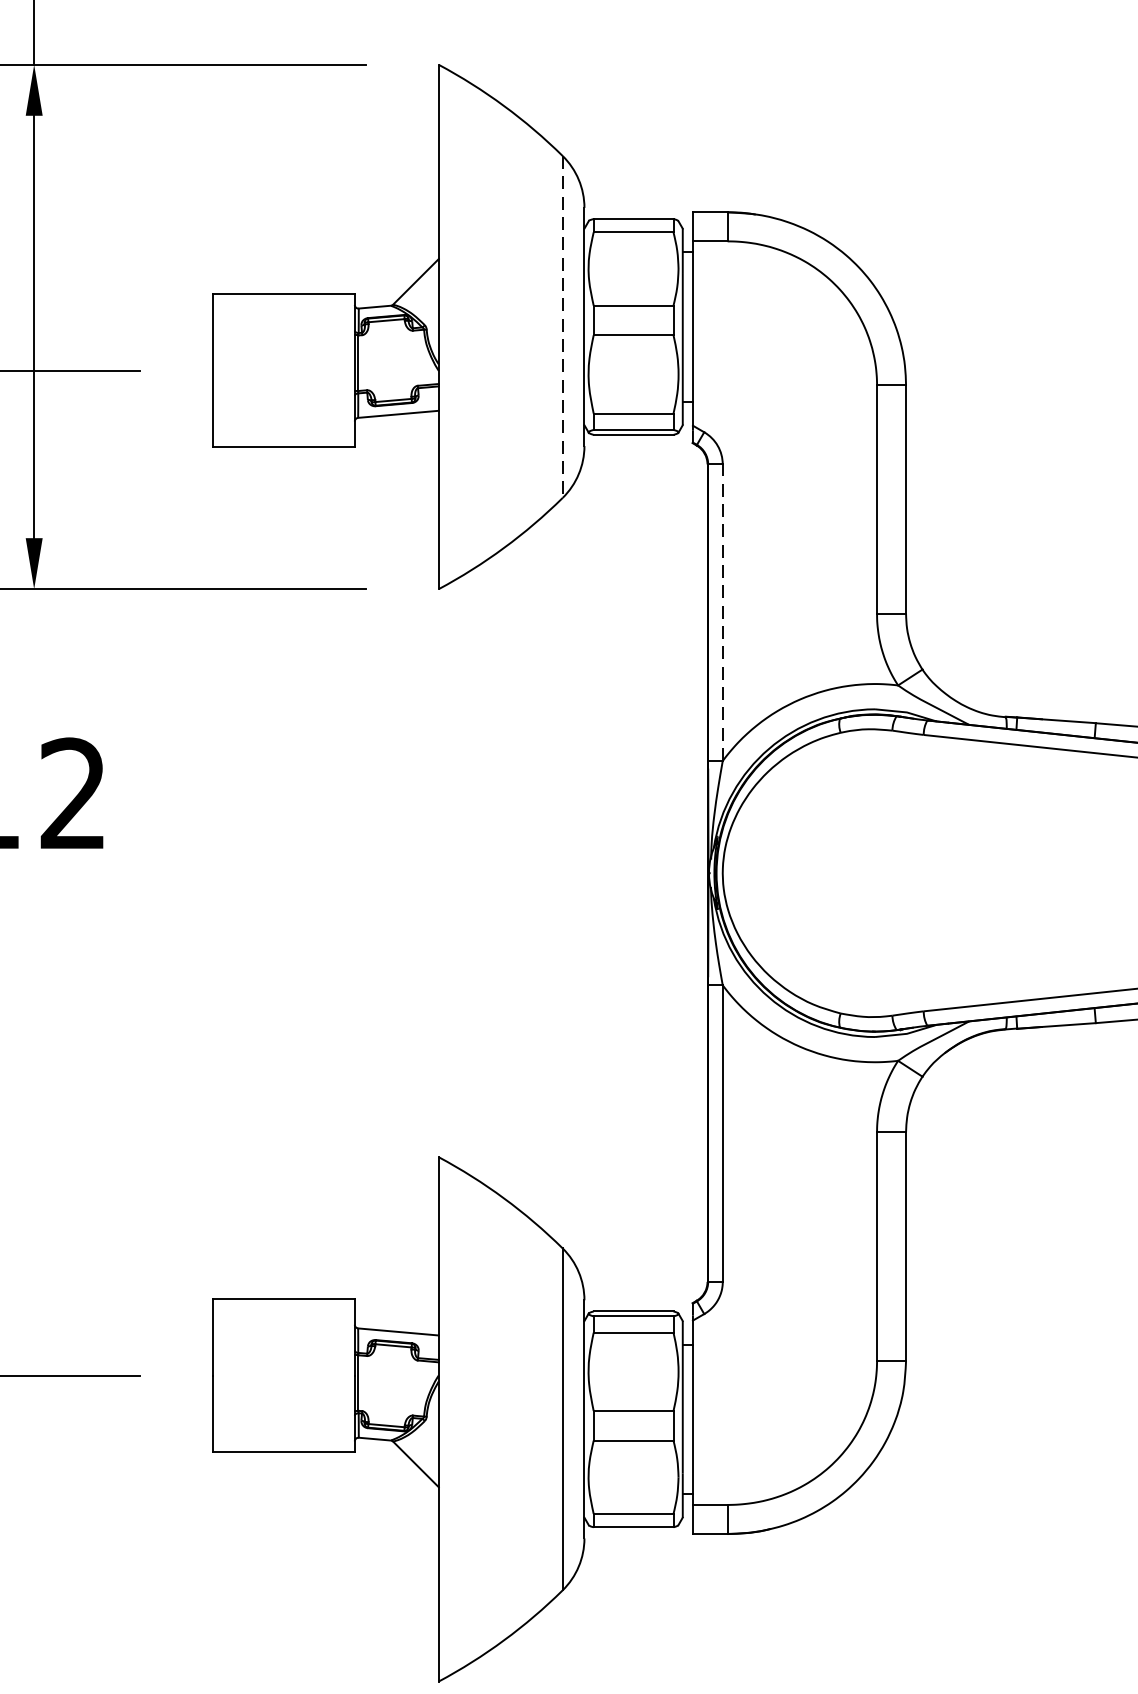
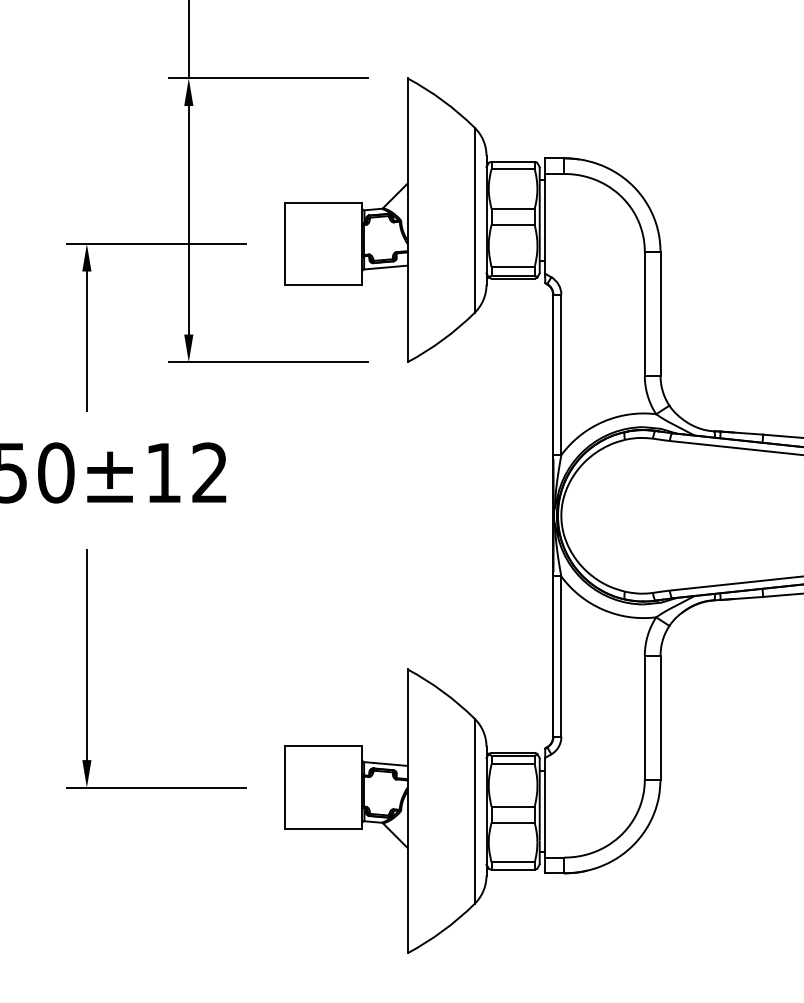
line: (562, 327) -> (474, 220), dashed -> solid
line: (723, 611) -> (561, 374), dashed -> solid

